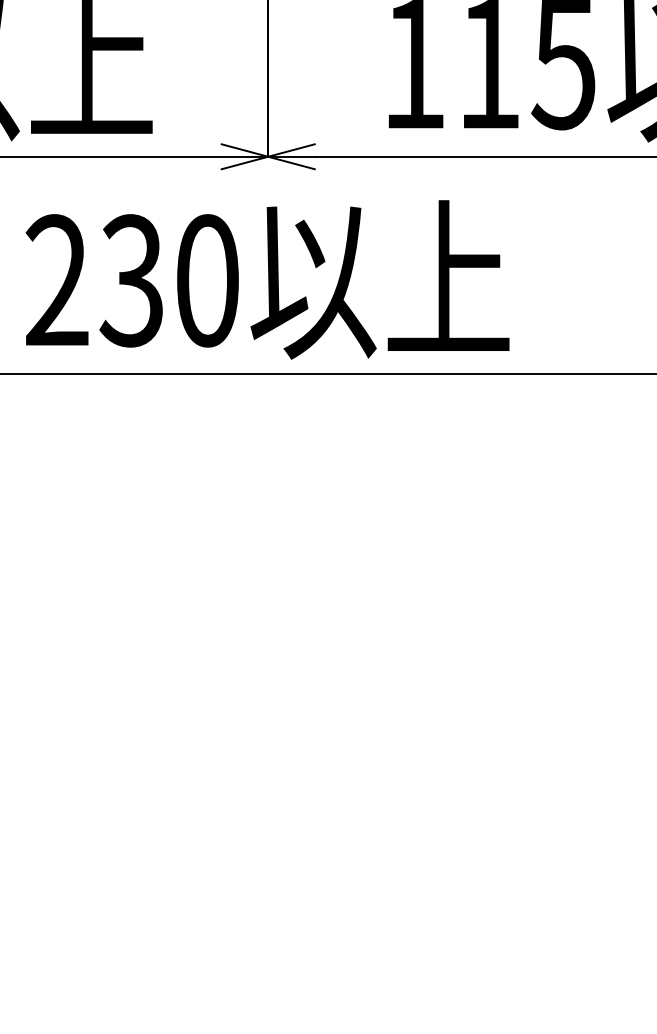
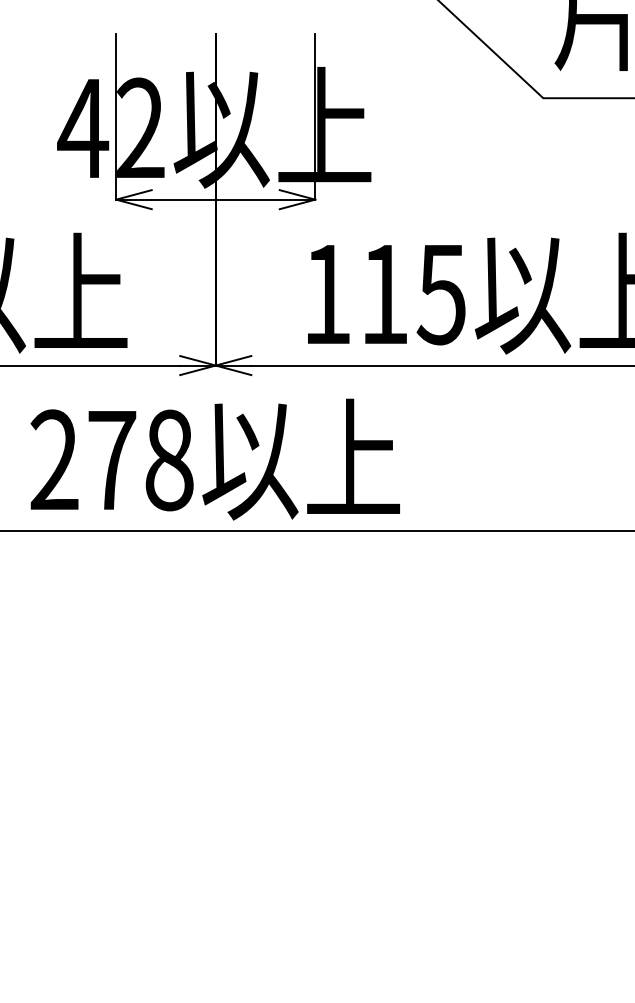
text: (168, 281) -> (139, 460), 230 -> 278

